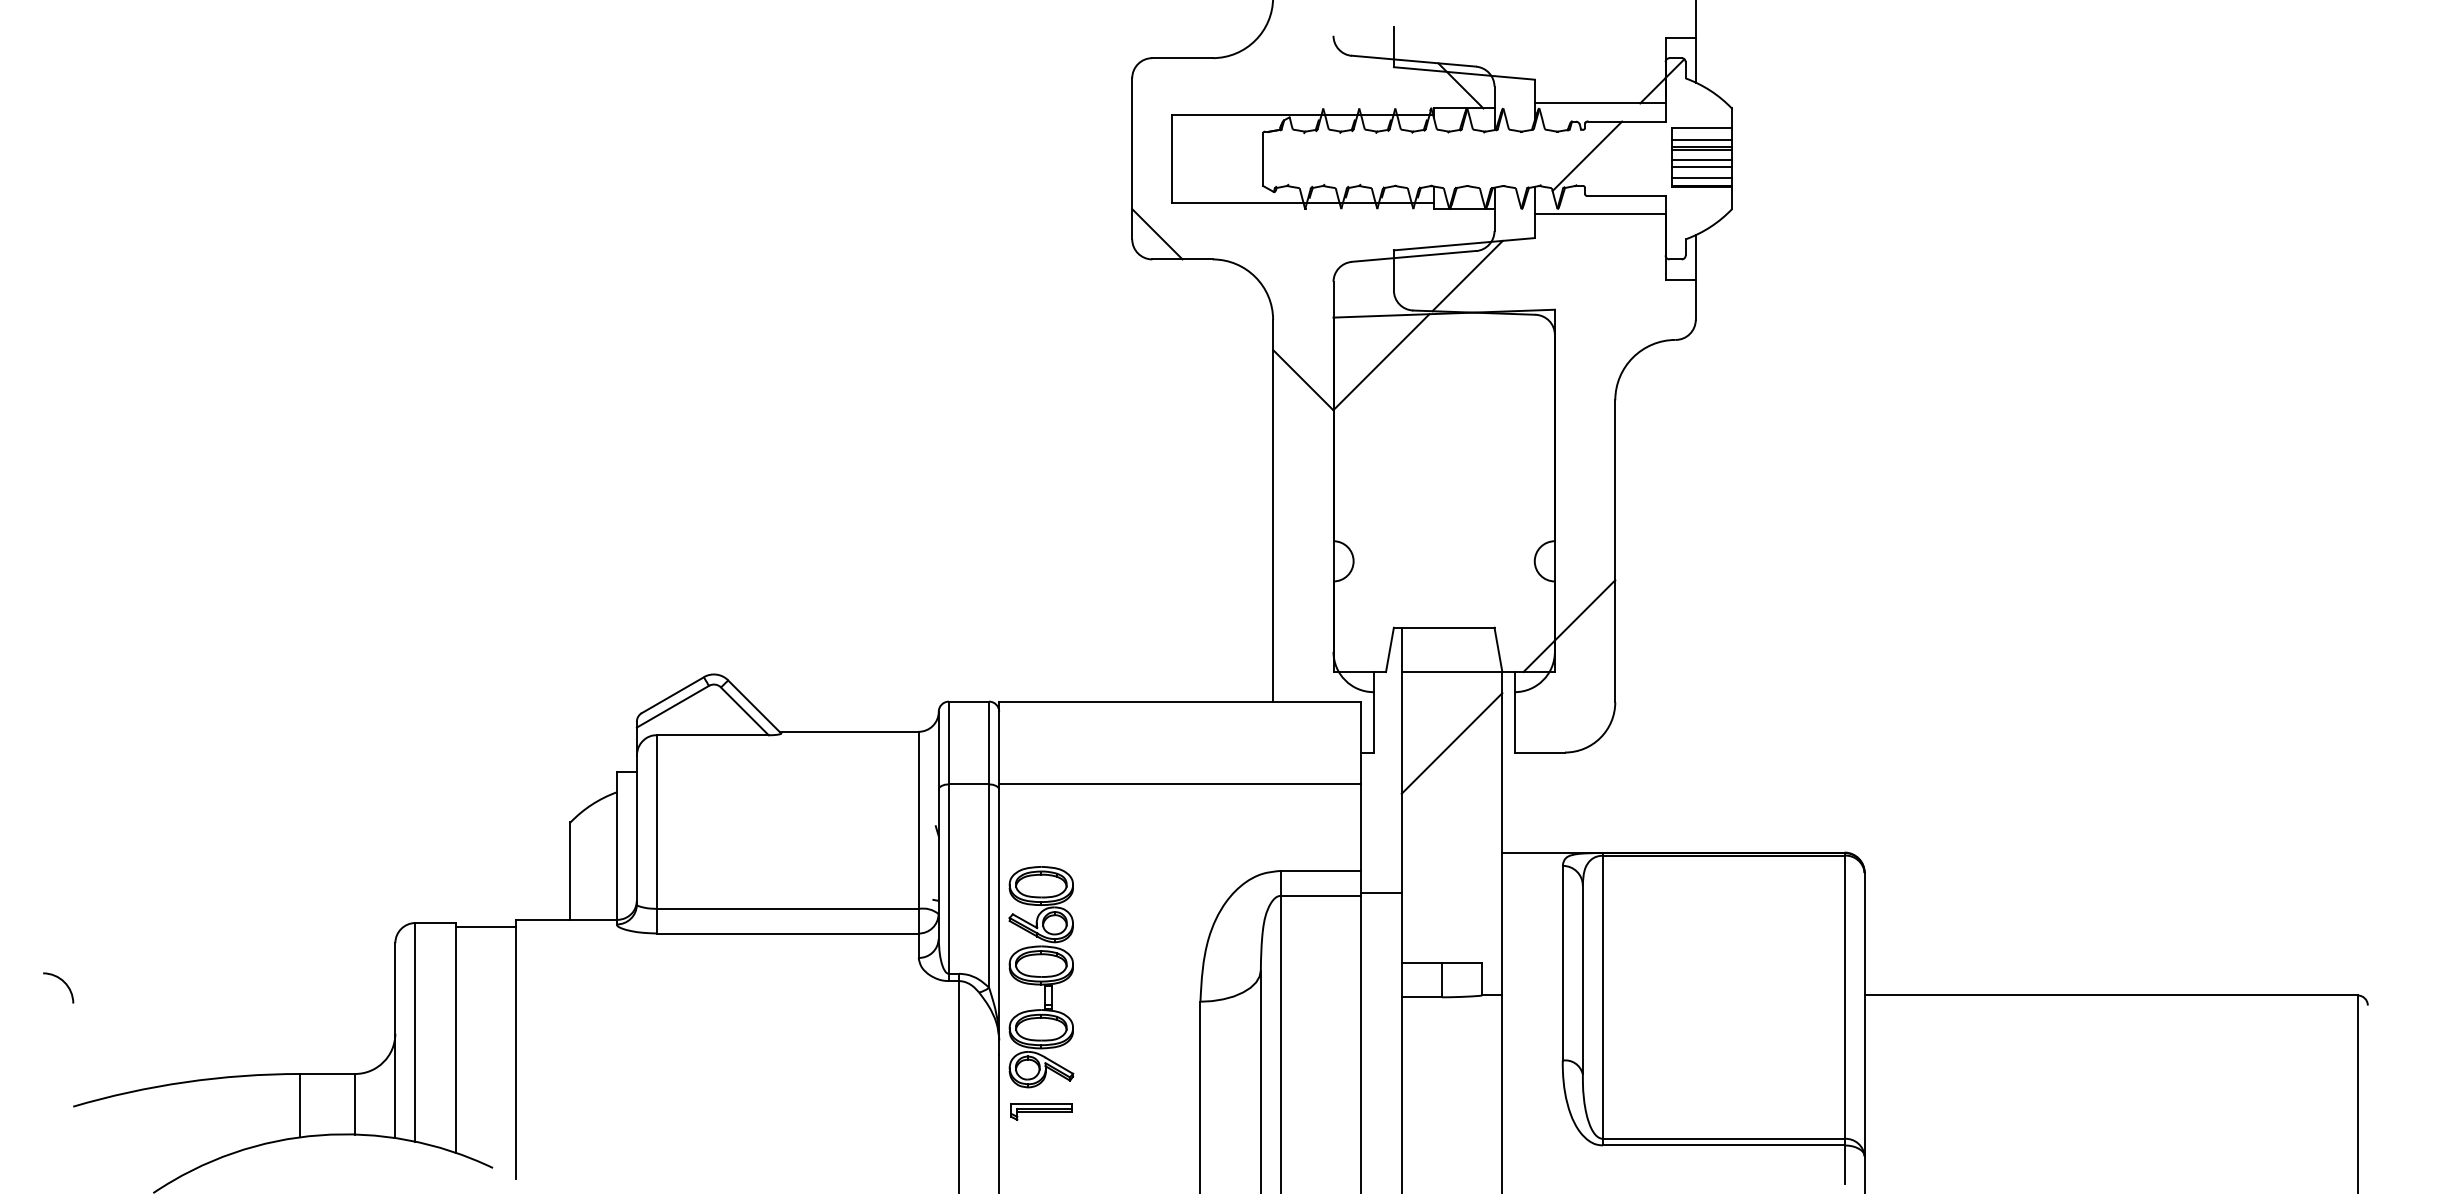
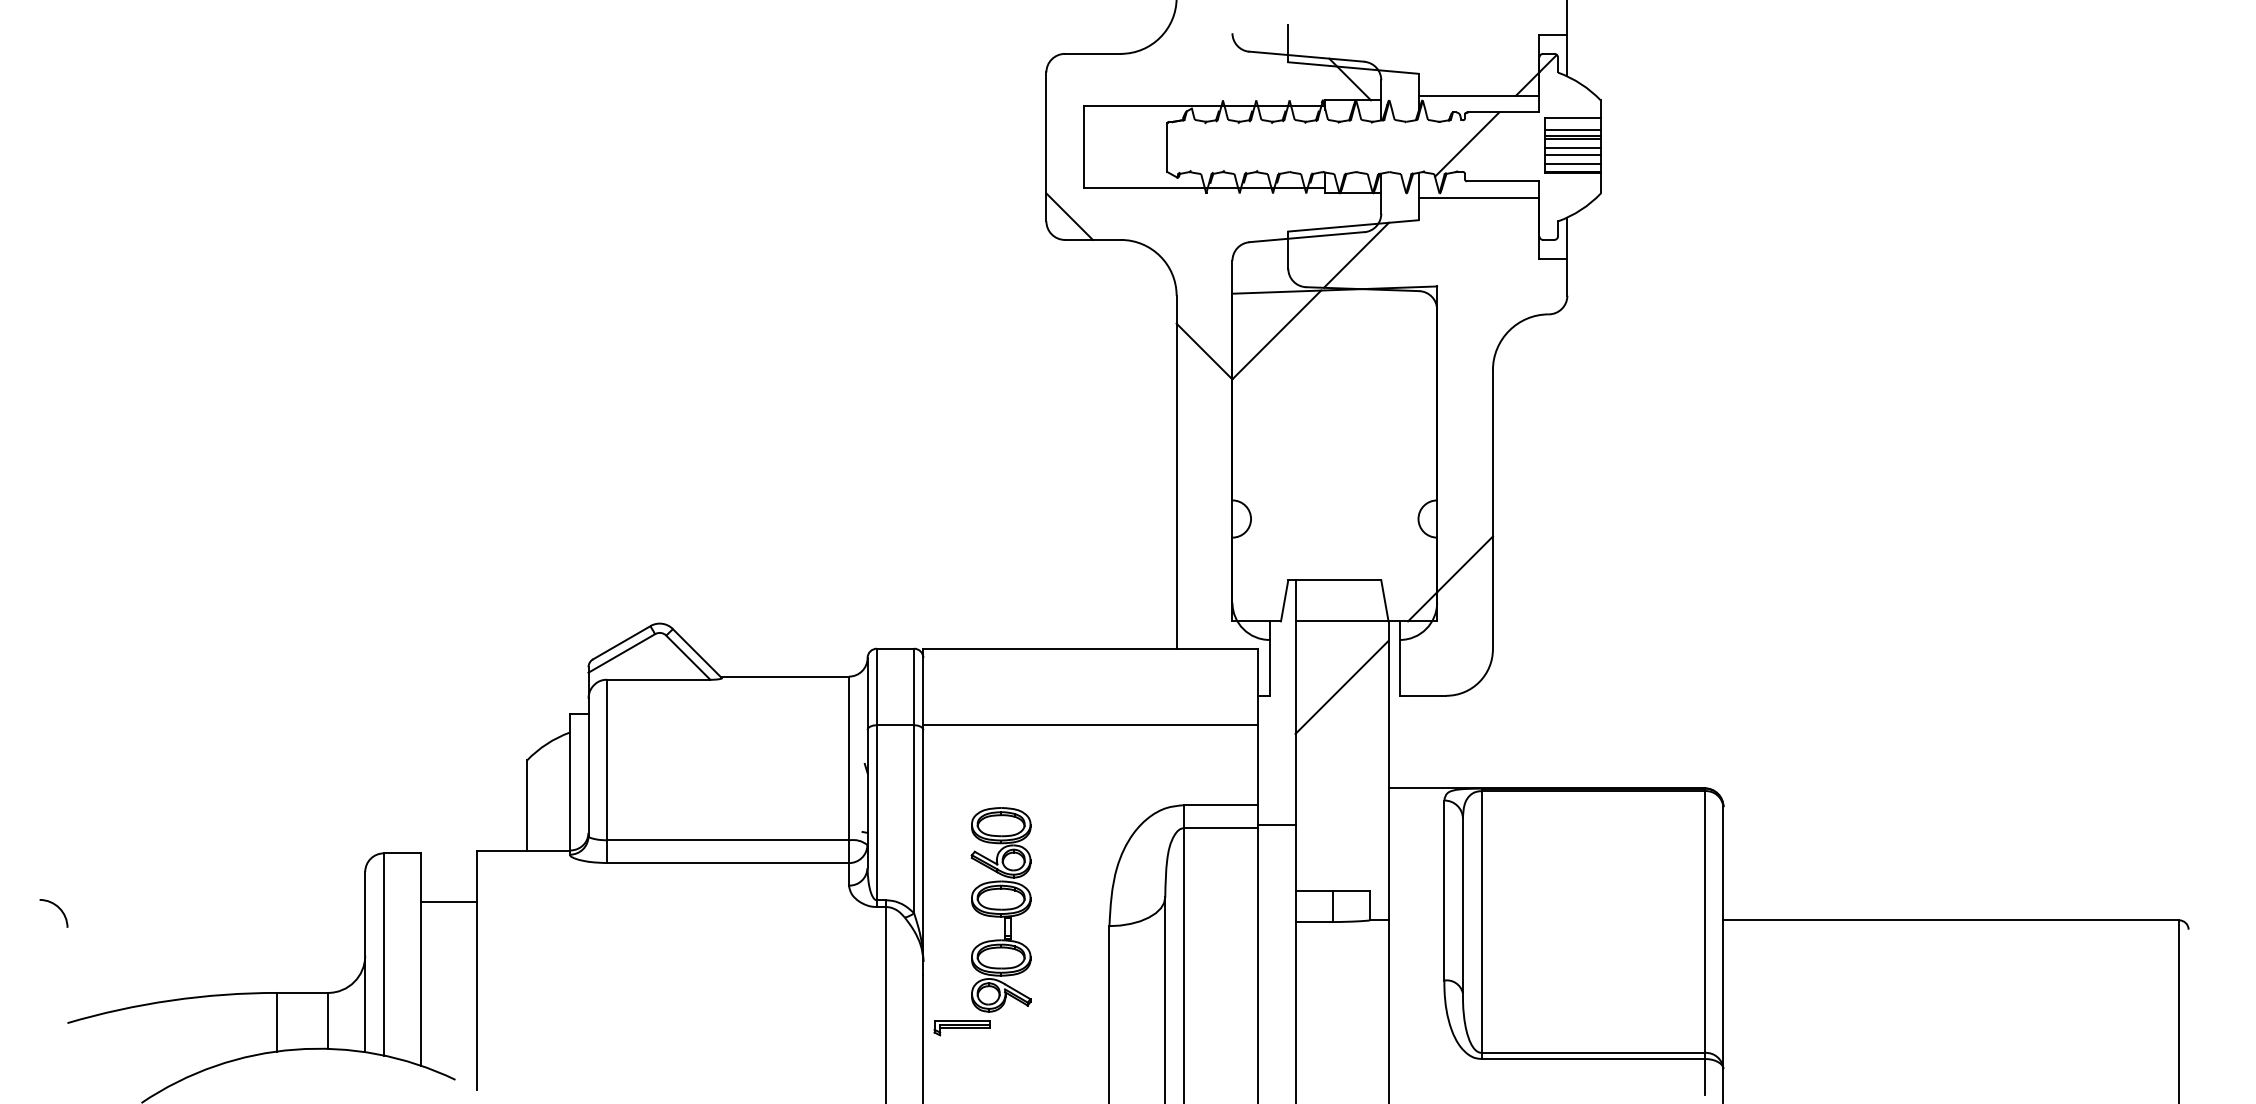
line: (485, 927) -> (448, 902), moved
part: (1041, 977) -> (1001, 910), moved

